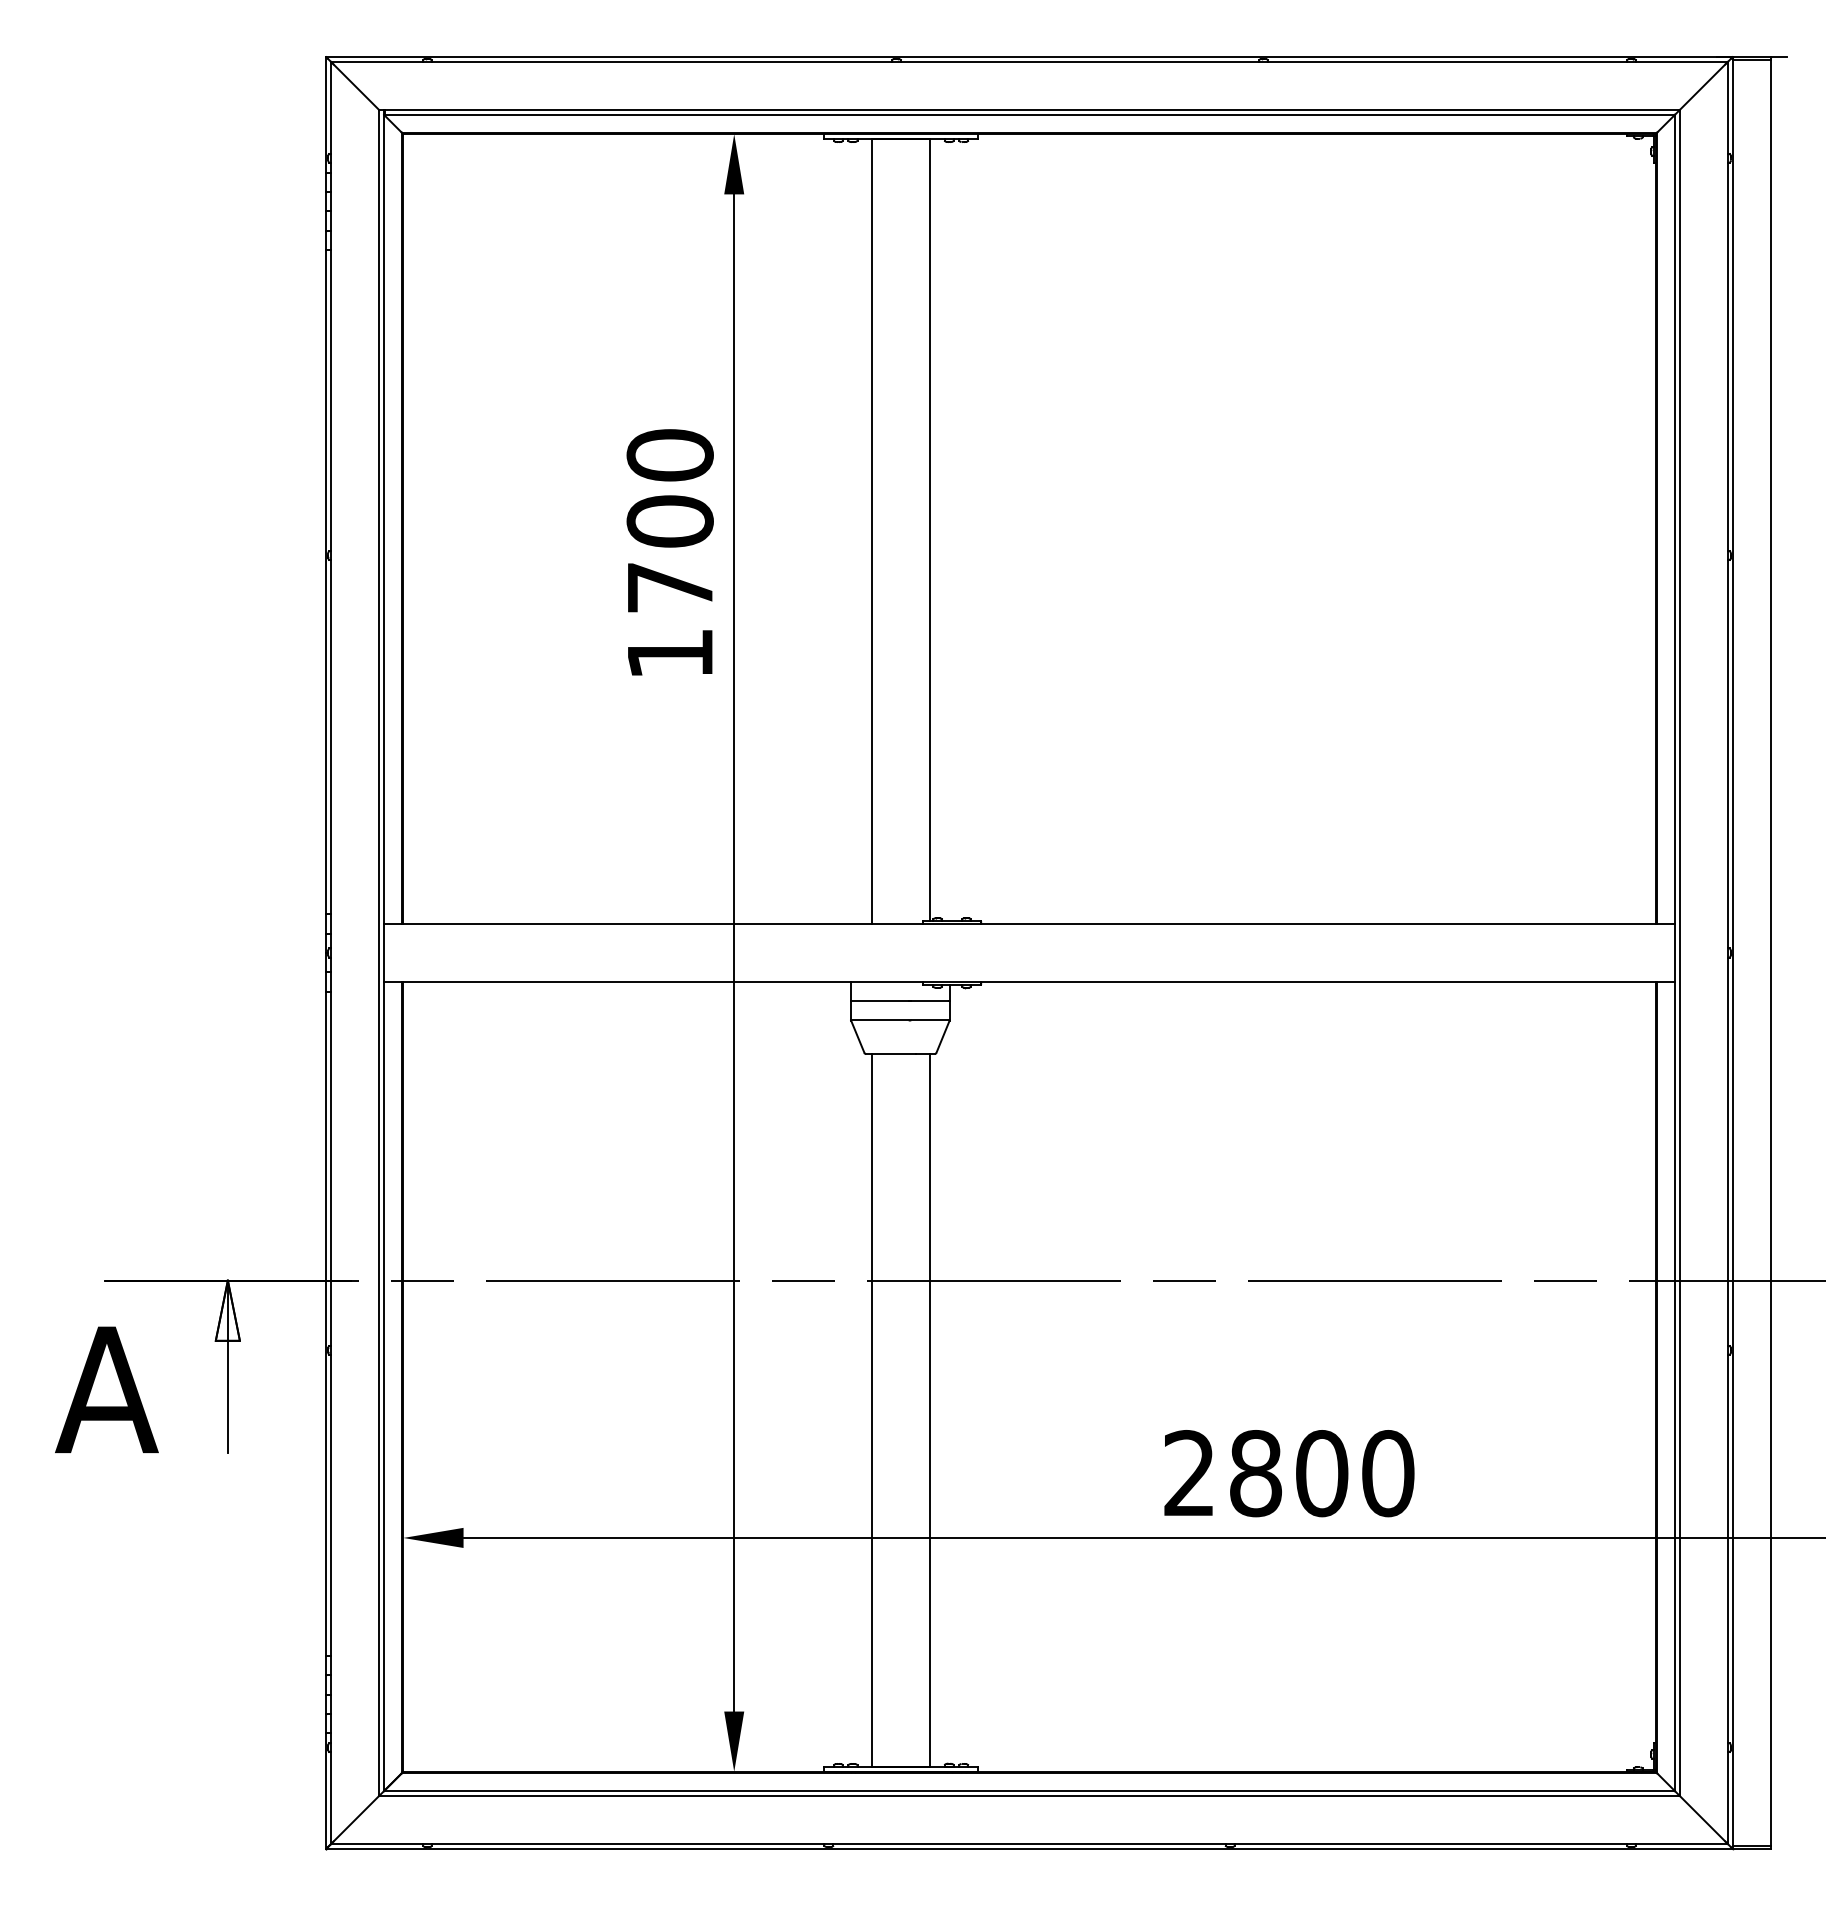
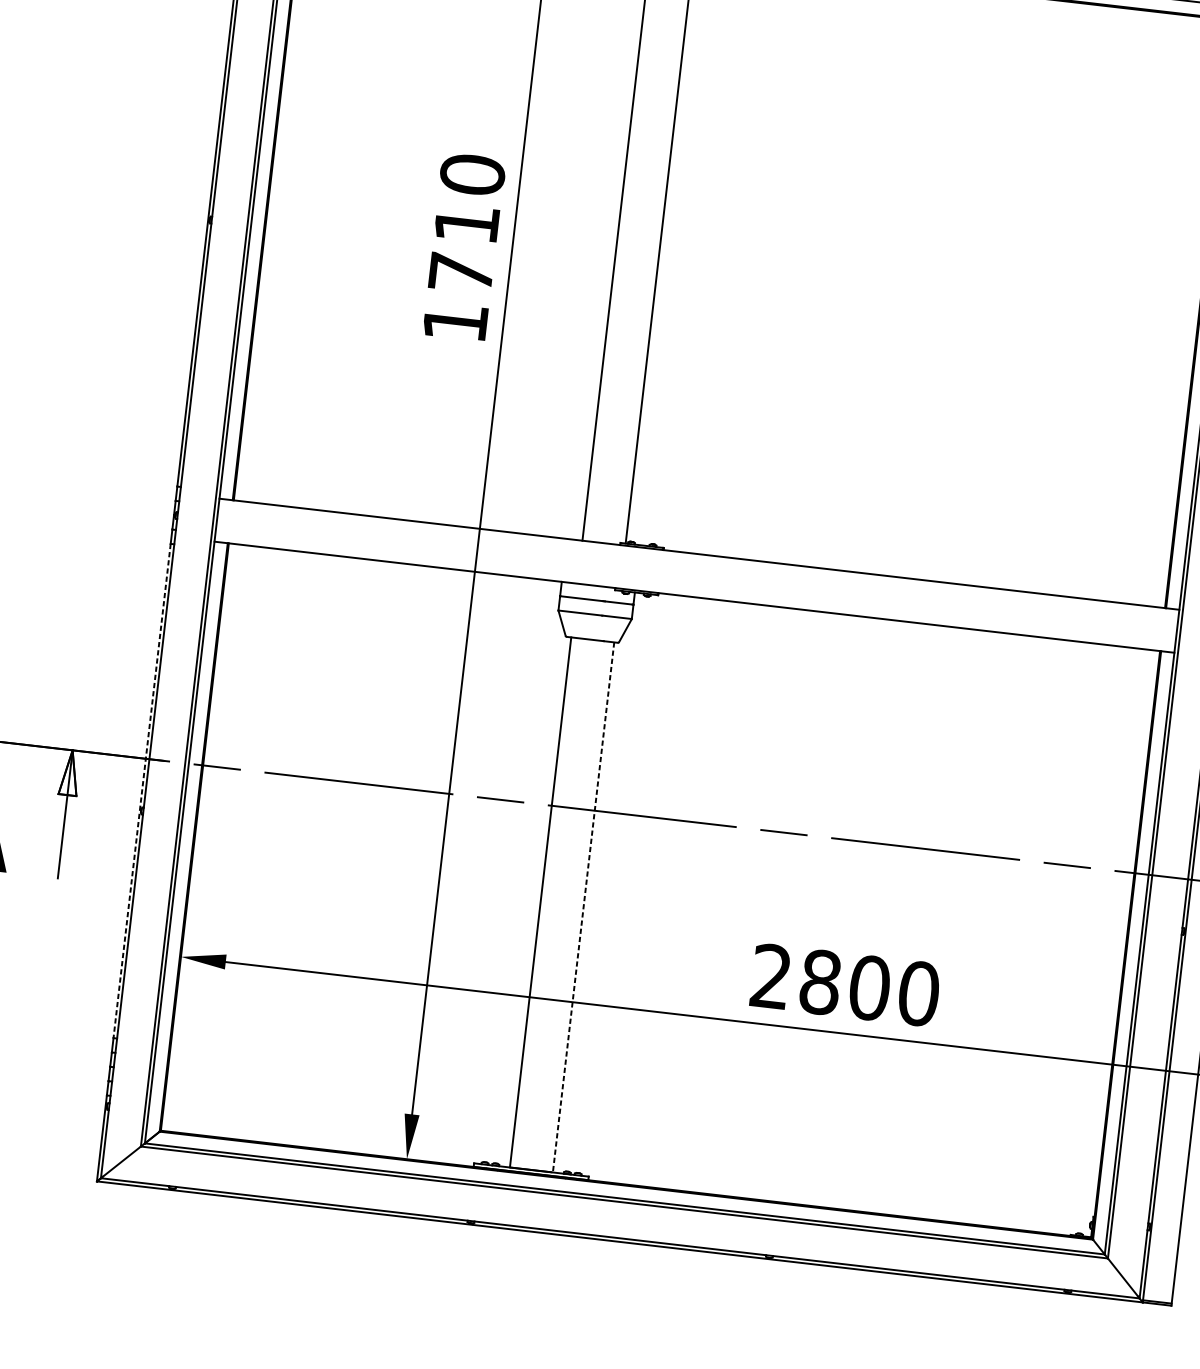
text: (669, 521) -> (466, 223), 1700 -> 1710
line: (326, 1324) -> (142, 791), solid -> dashed
line: (929, 1411) -> (583, 908), solid -> dashed

